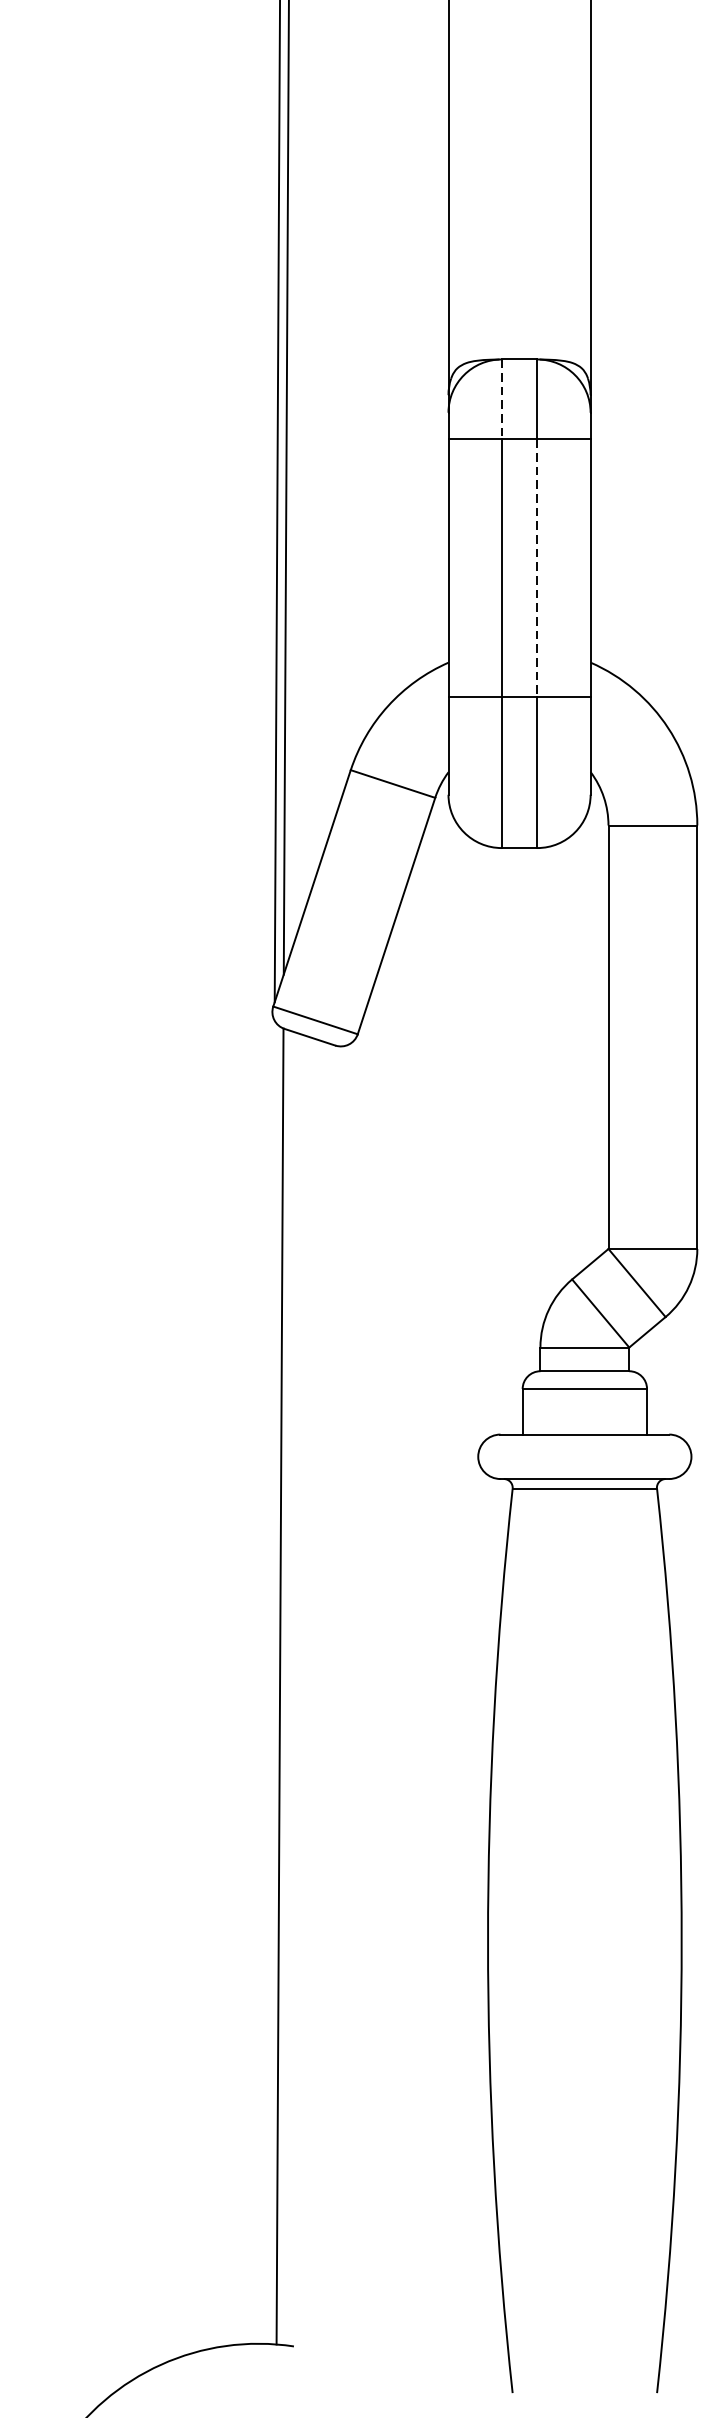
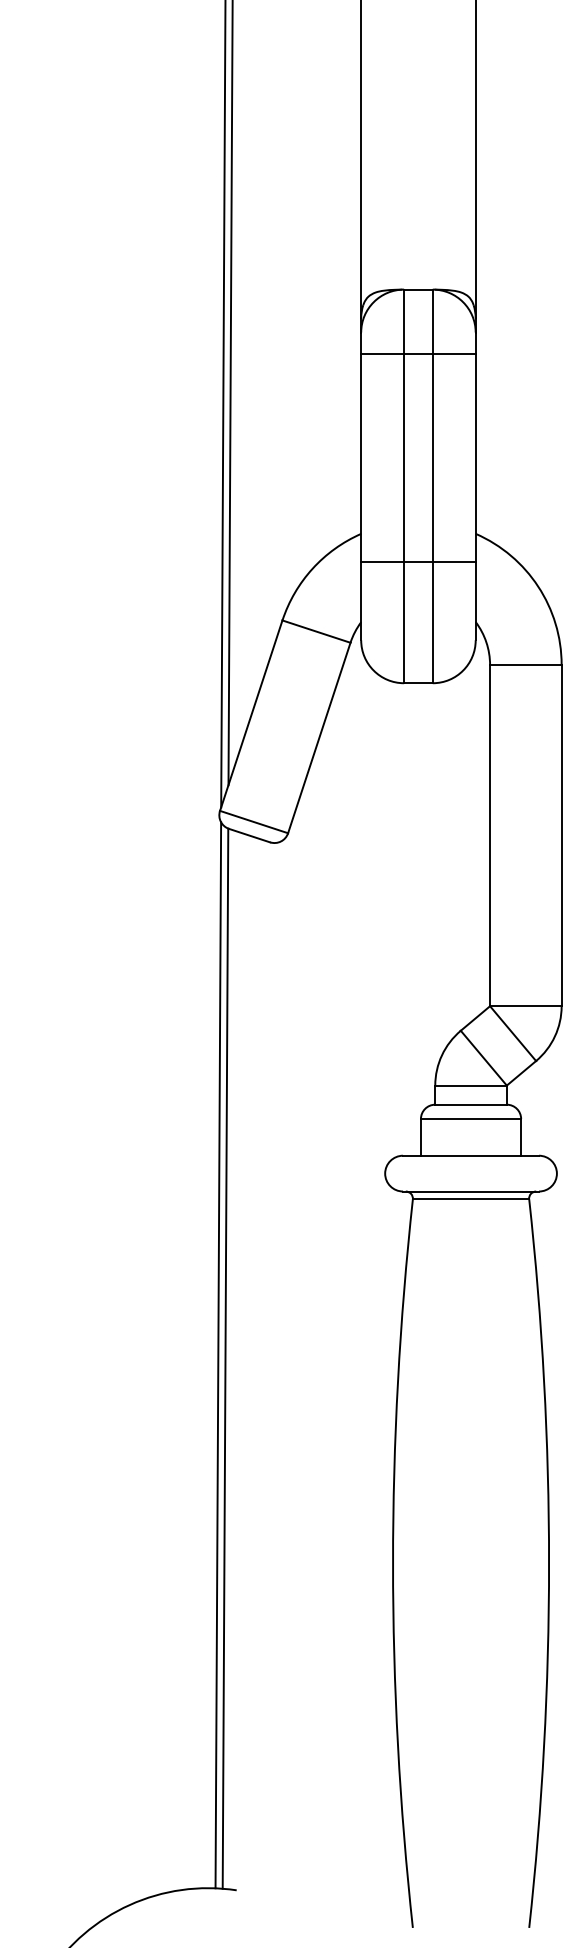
line: (502, 400) -> (404, 322), dashed -> solid
line: (537, 567) -> (432, 457), dashed -> solid
line: (271, 1682) -> (218, 1355), added

